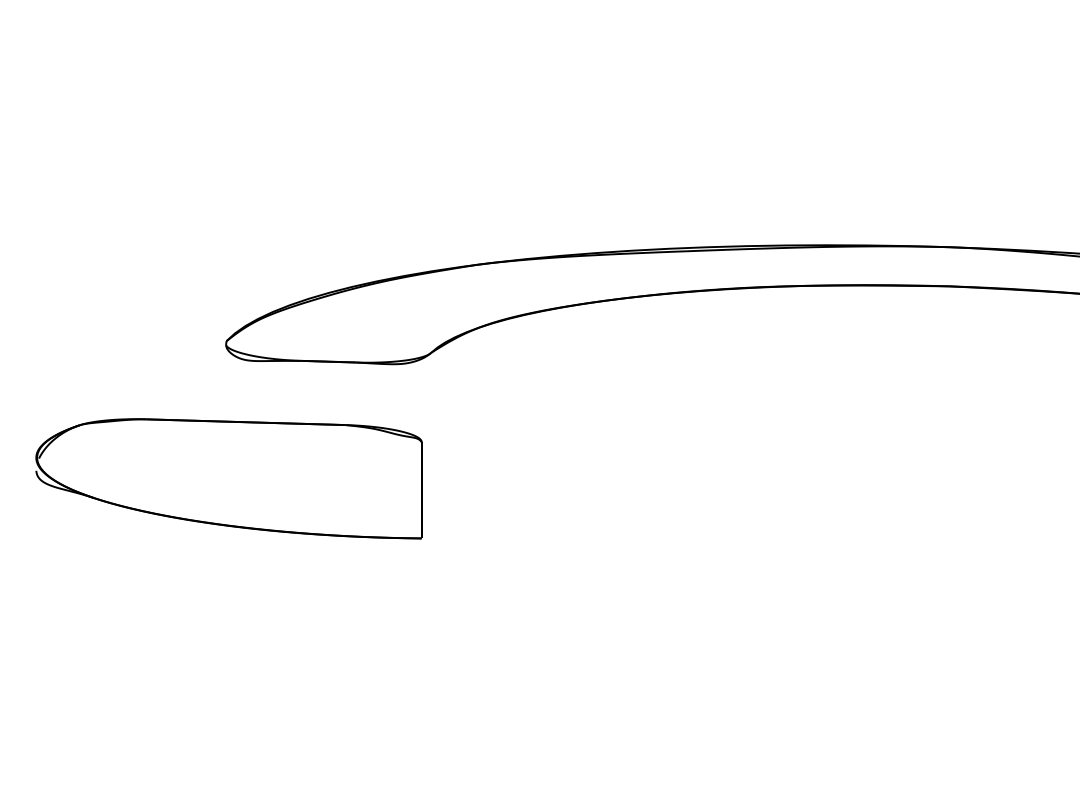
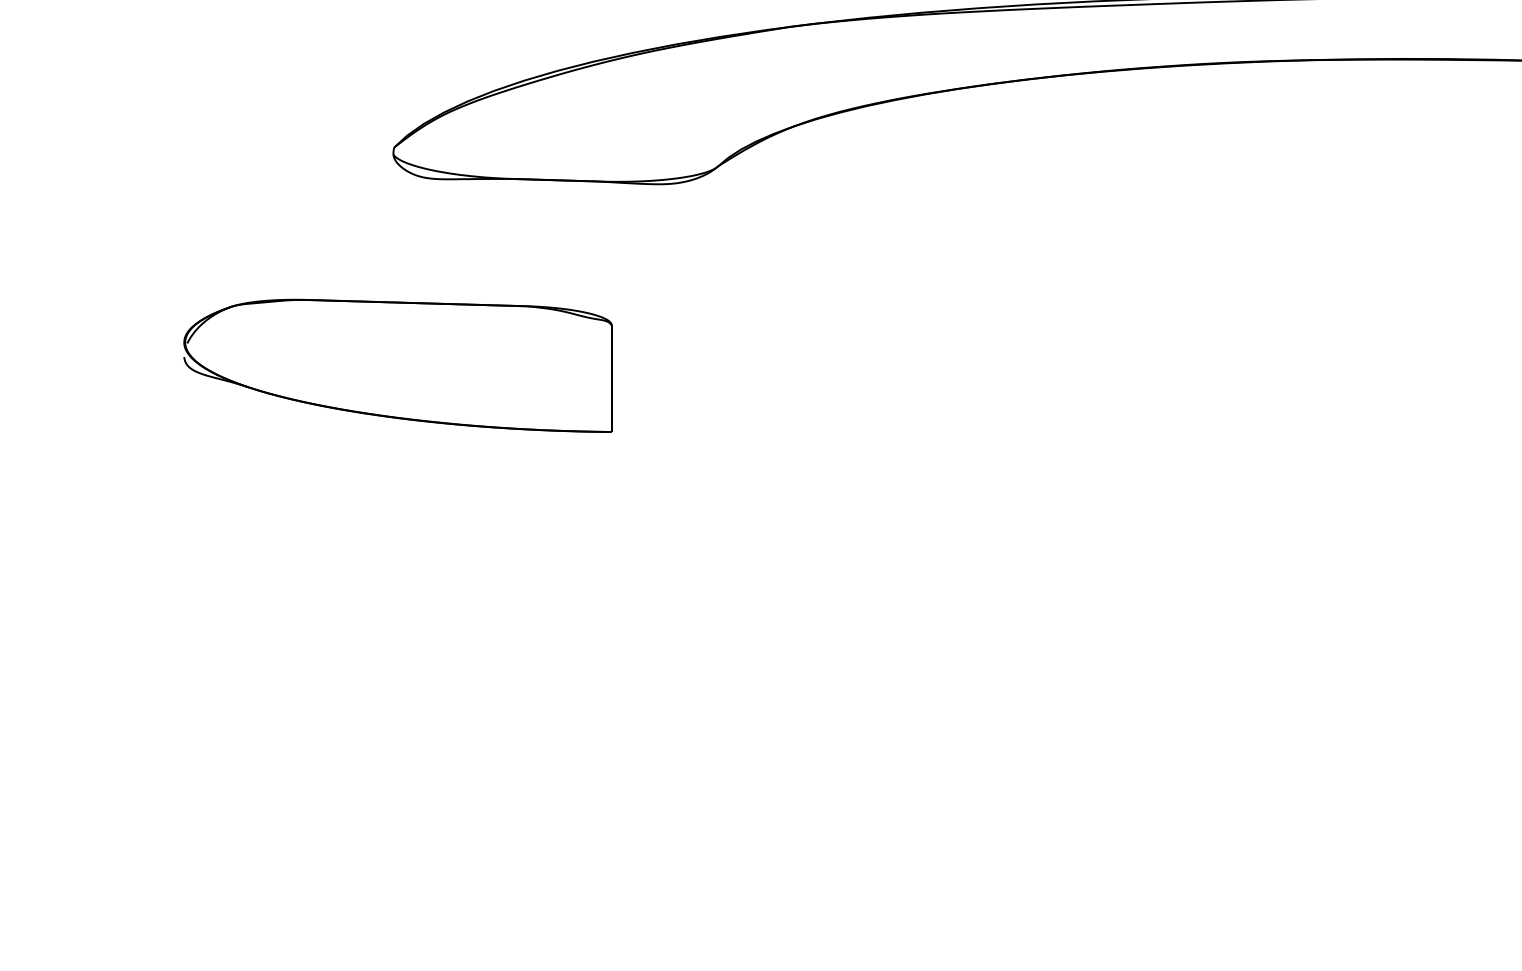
part: (228, 478) -> (397, 365), size x0.7

